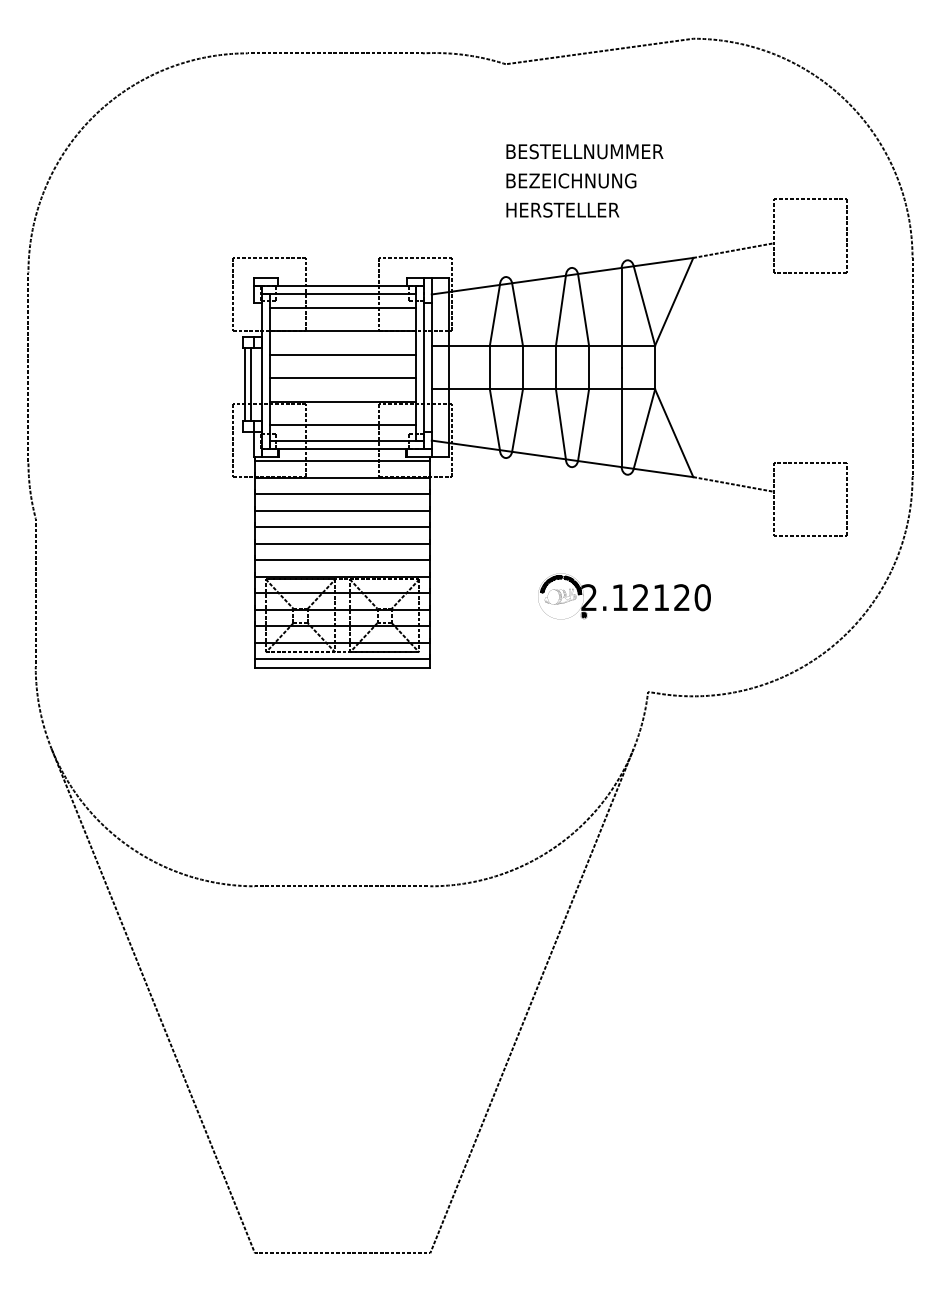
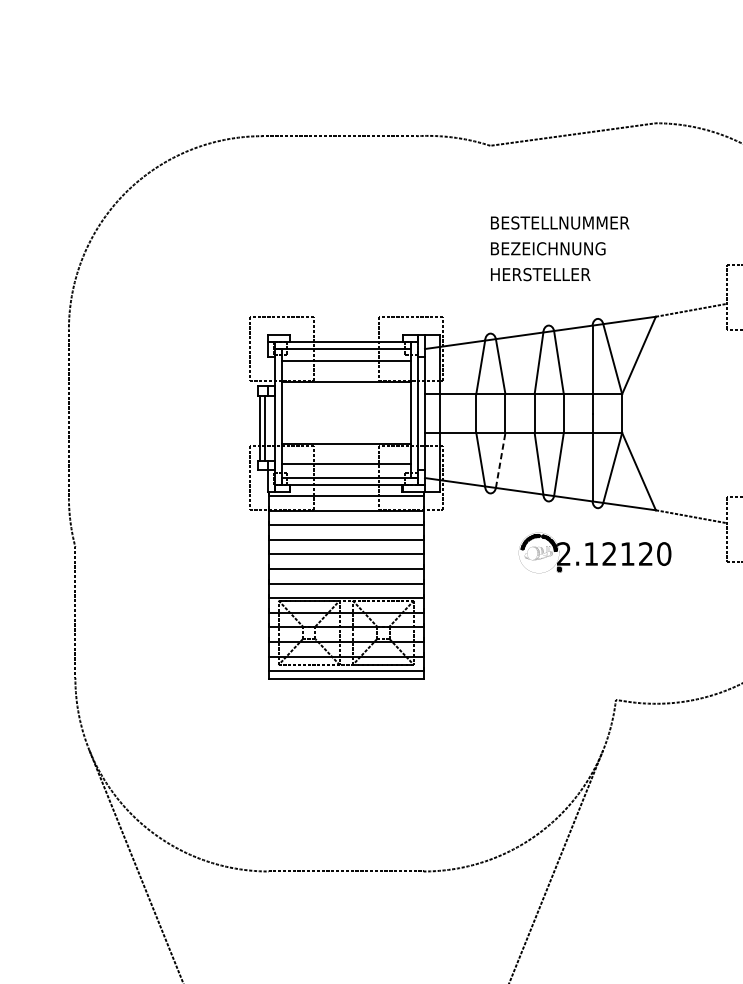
line: (342, 354) -> (346, 402), removed
line: (342, 378) -> (346, 423), removed
line: (517, 420) -> (500, 460), solid -> dashed
part: (624, 596) -> (595, 552), moved

